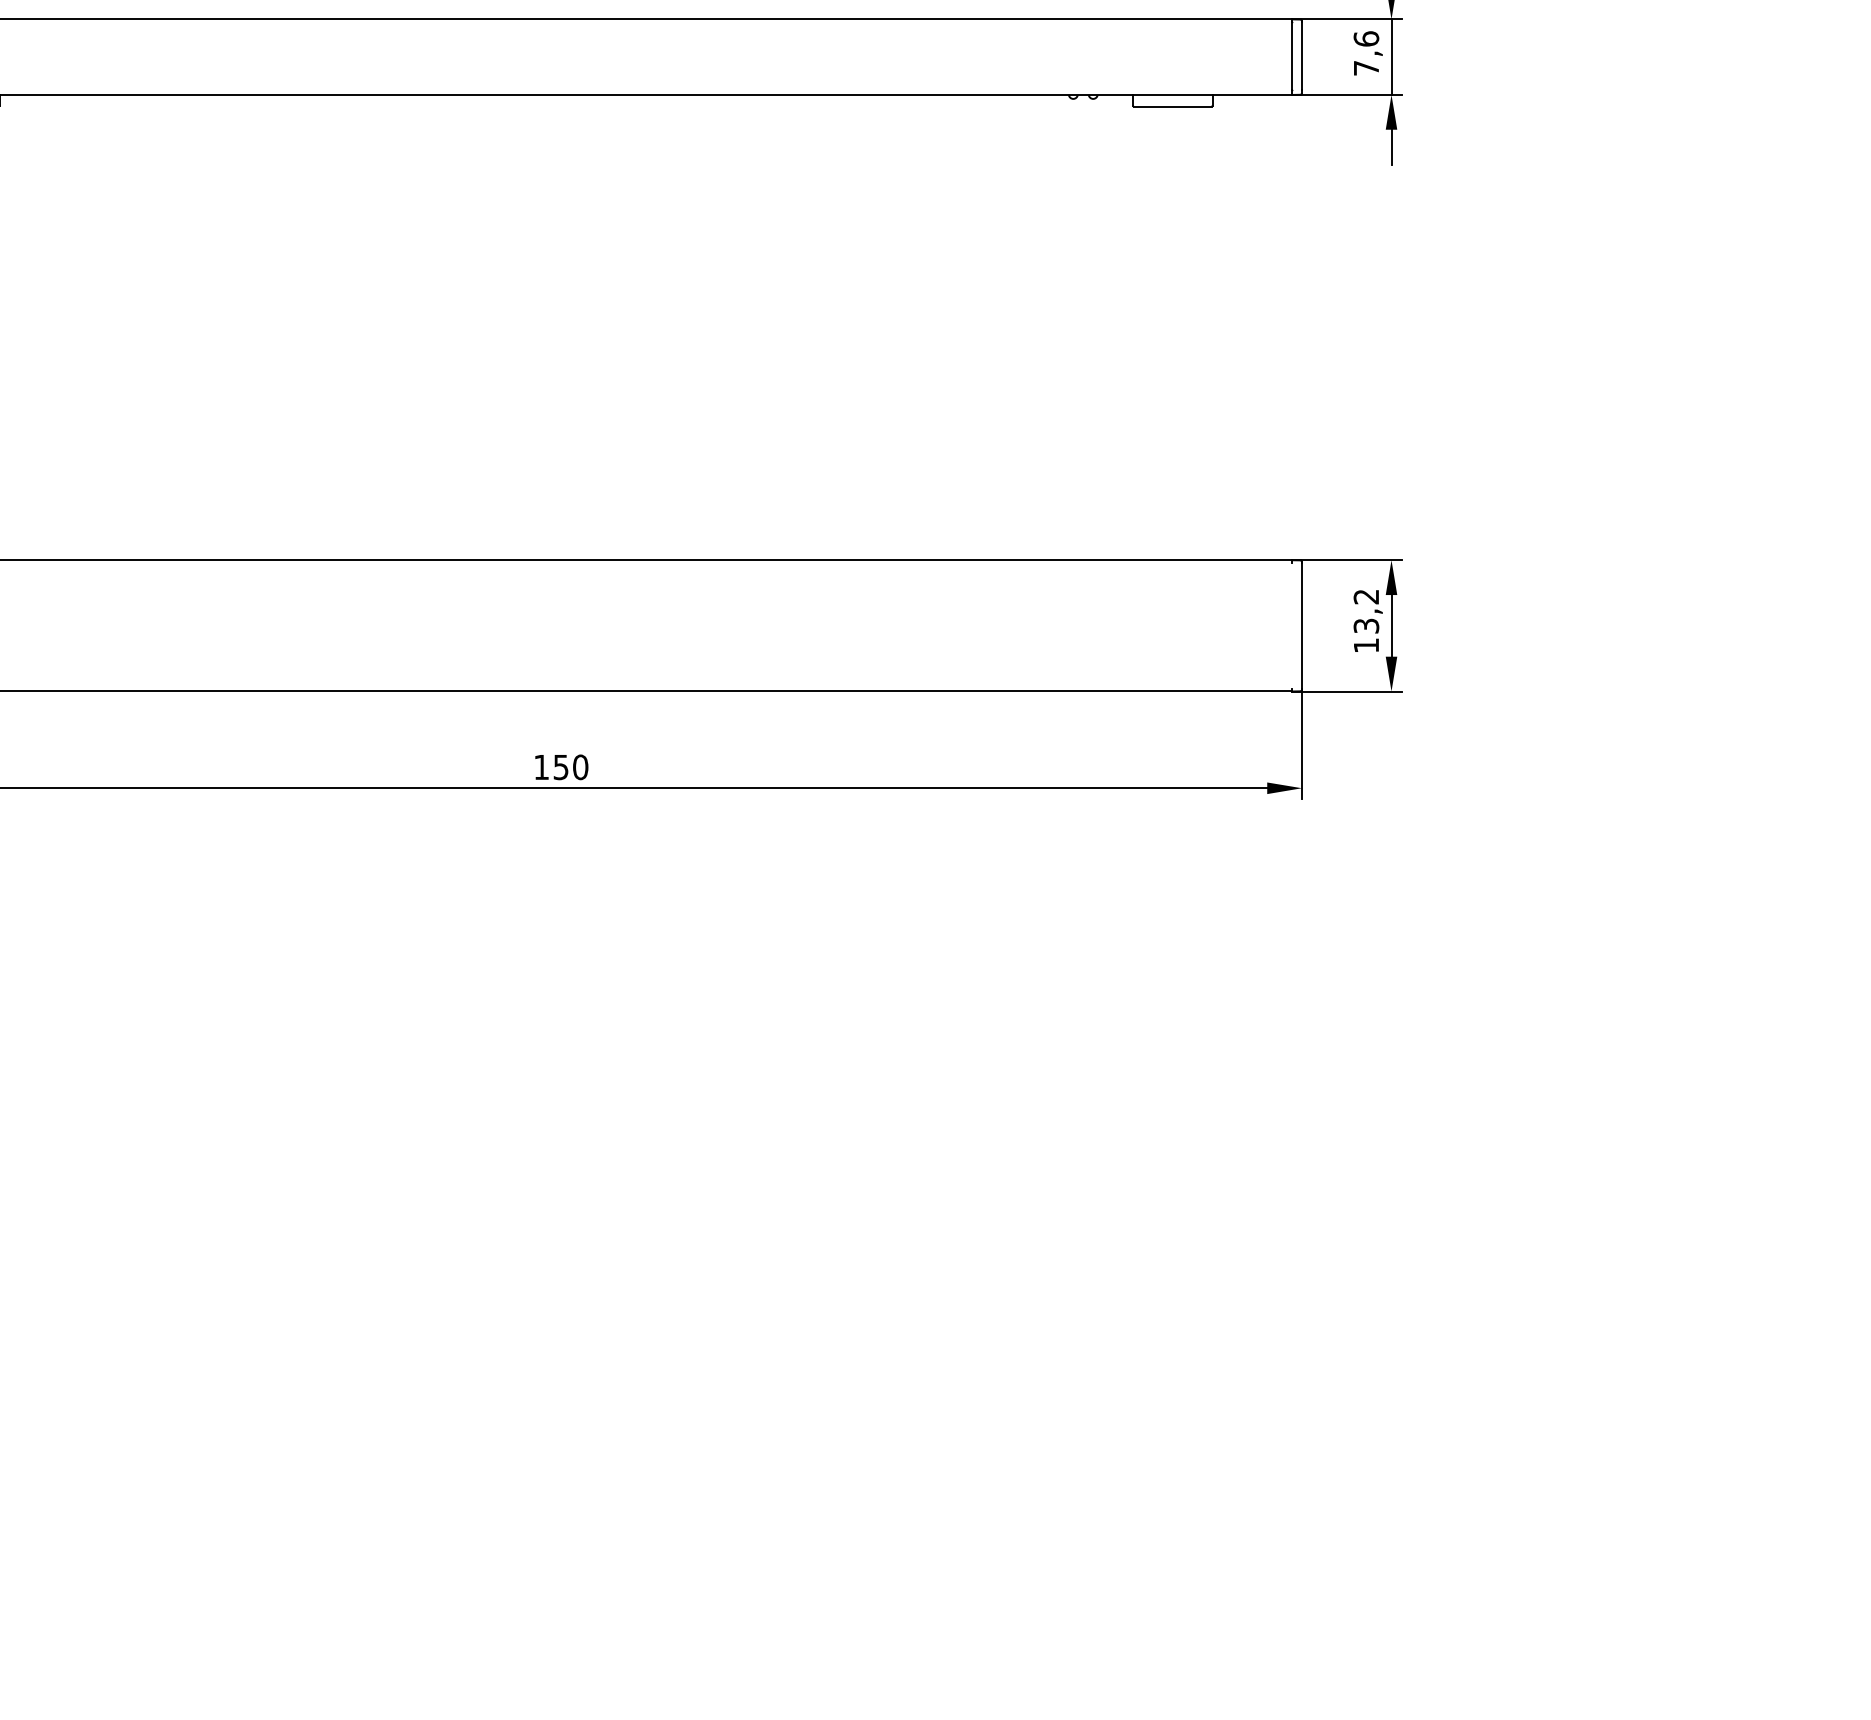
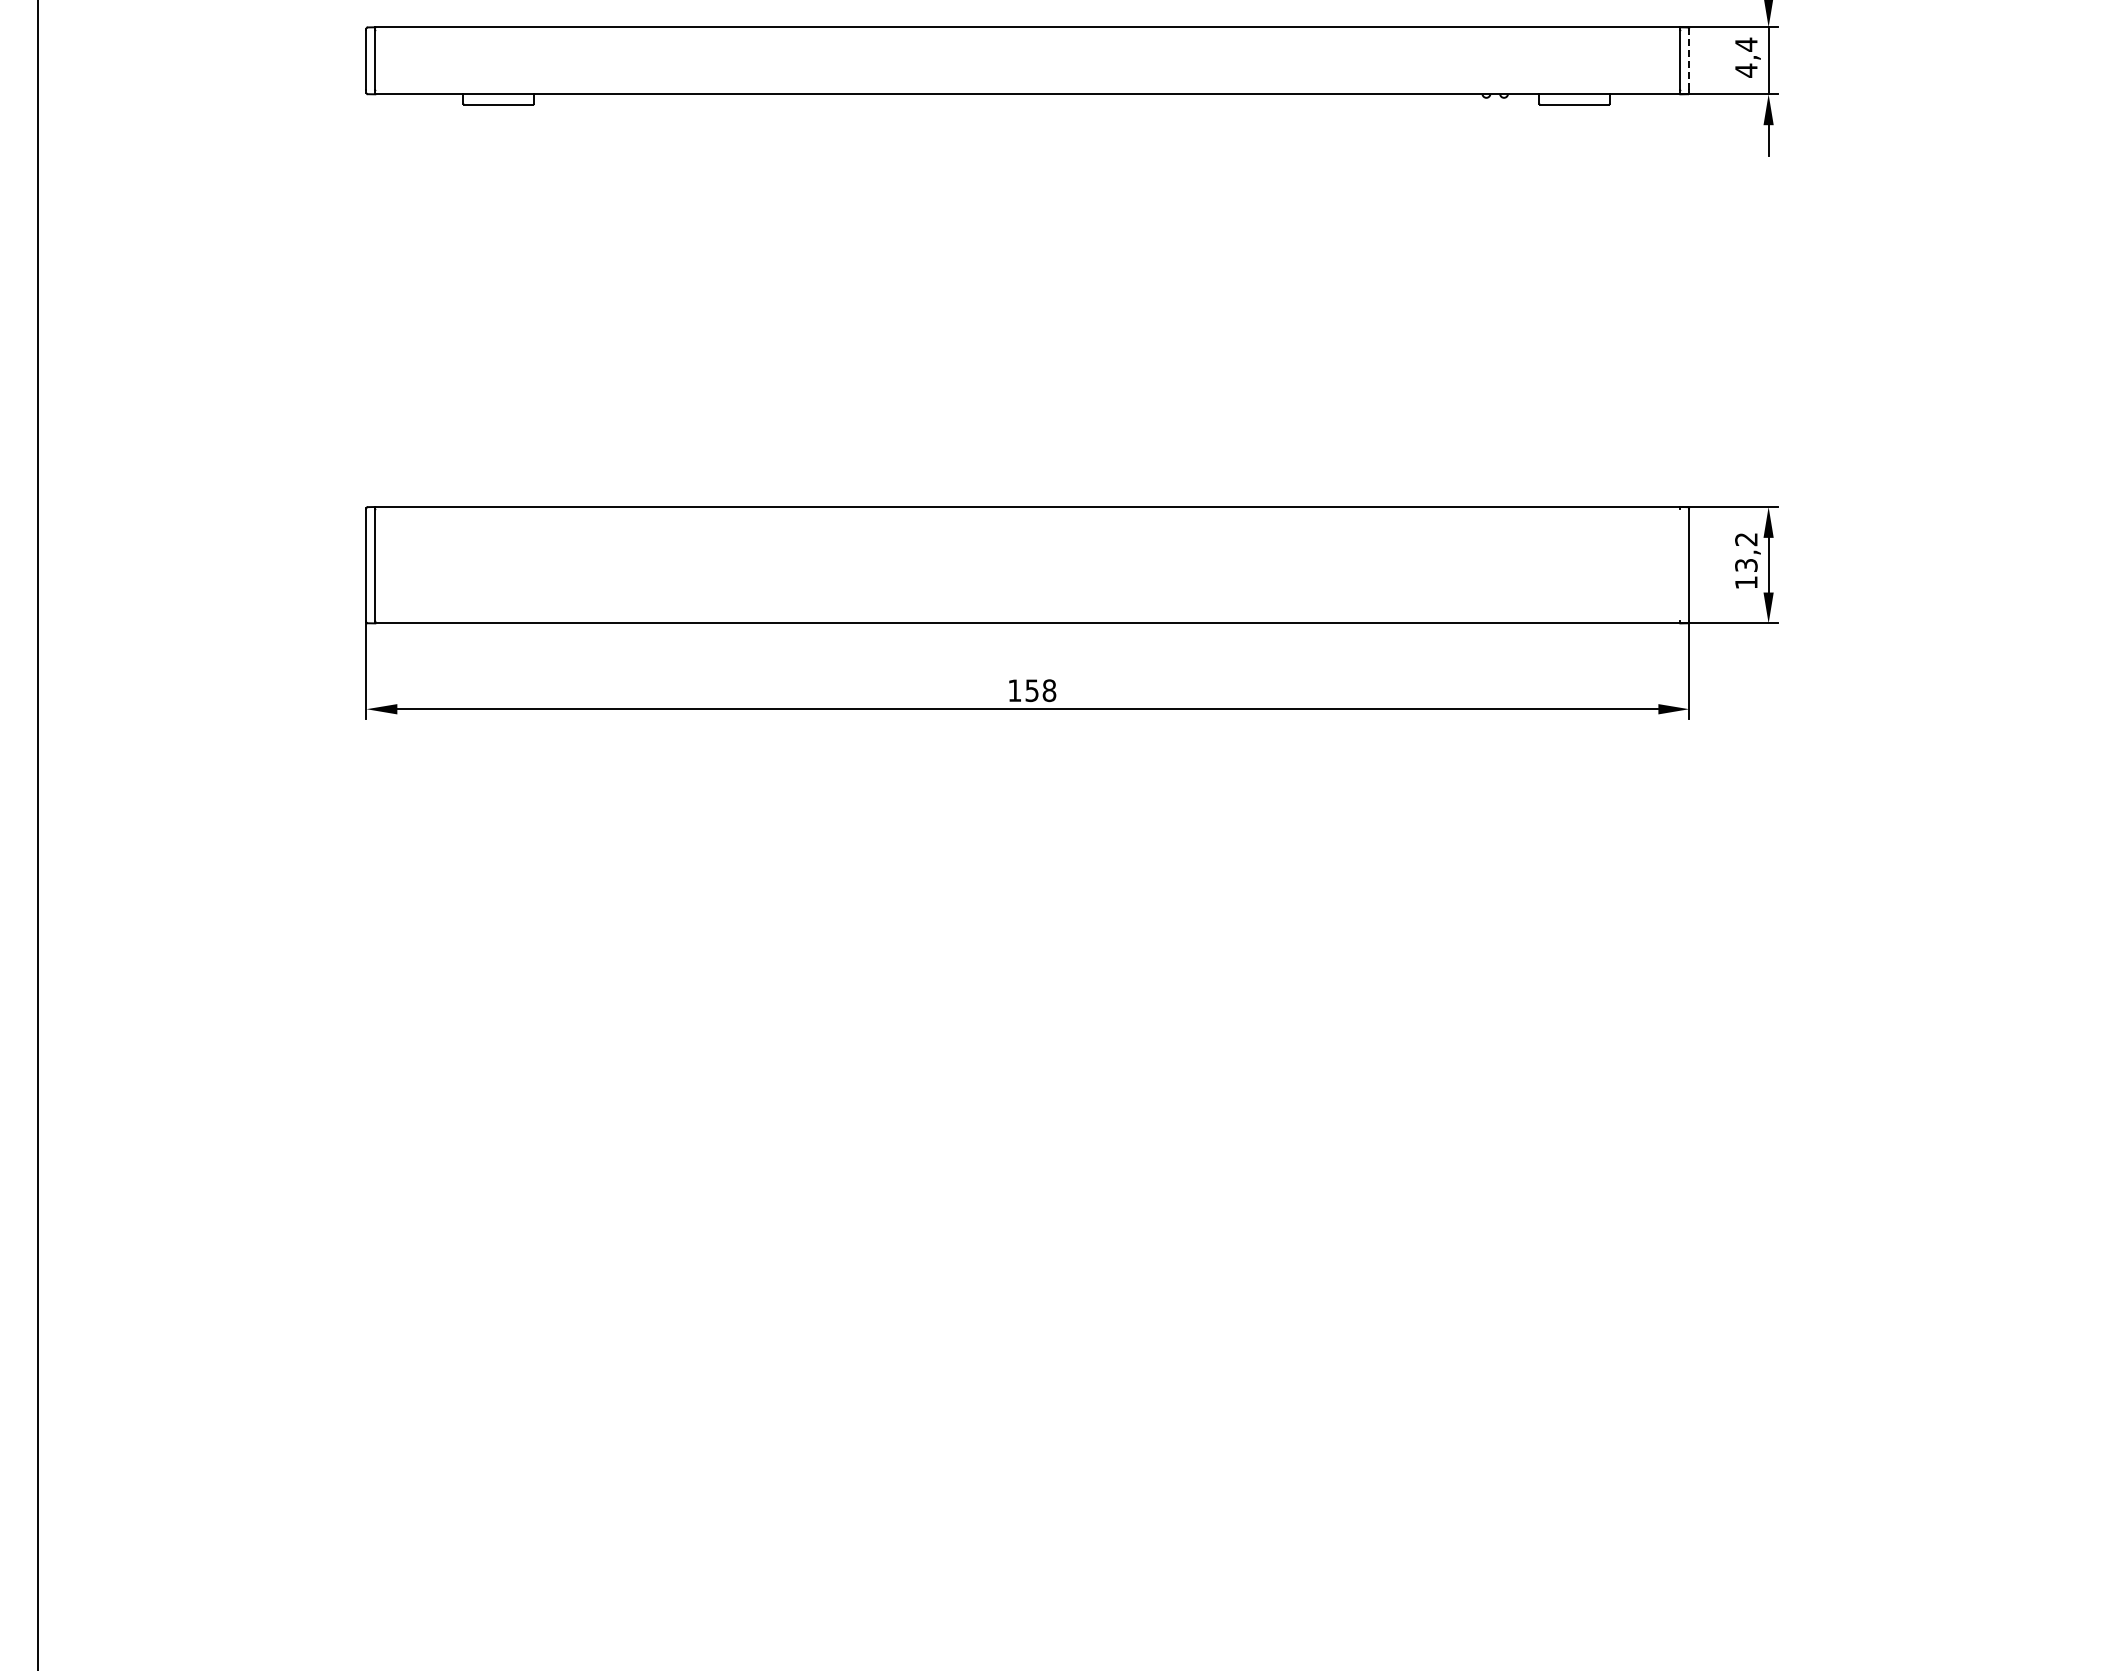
text: (1366, 53) -> (1746, 57), 7,6 -> 4,4
line: (1302, 55) -> (1689, 59), solid -> dashed
text: (580, 767) -> (1049, 690), 150 -> 158

